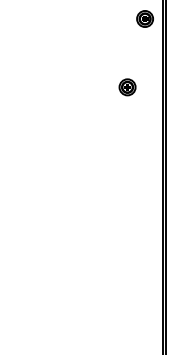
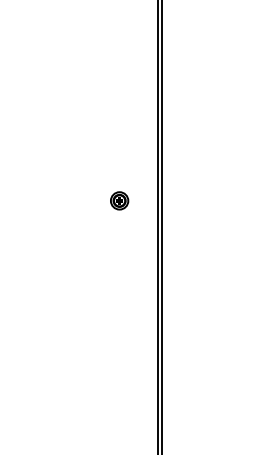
part: (145, 18) -> (138, 126), removed

